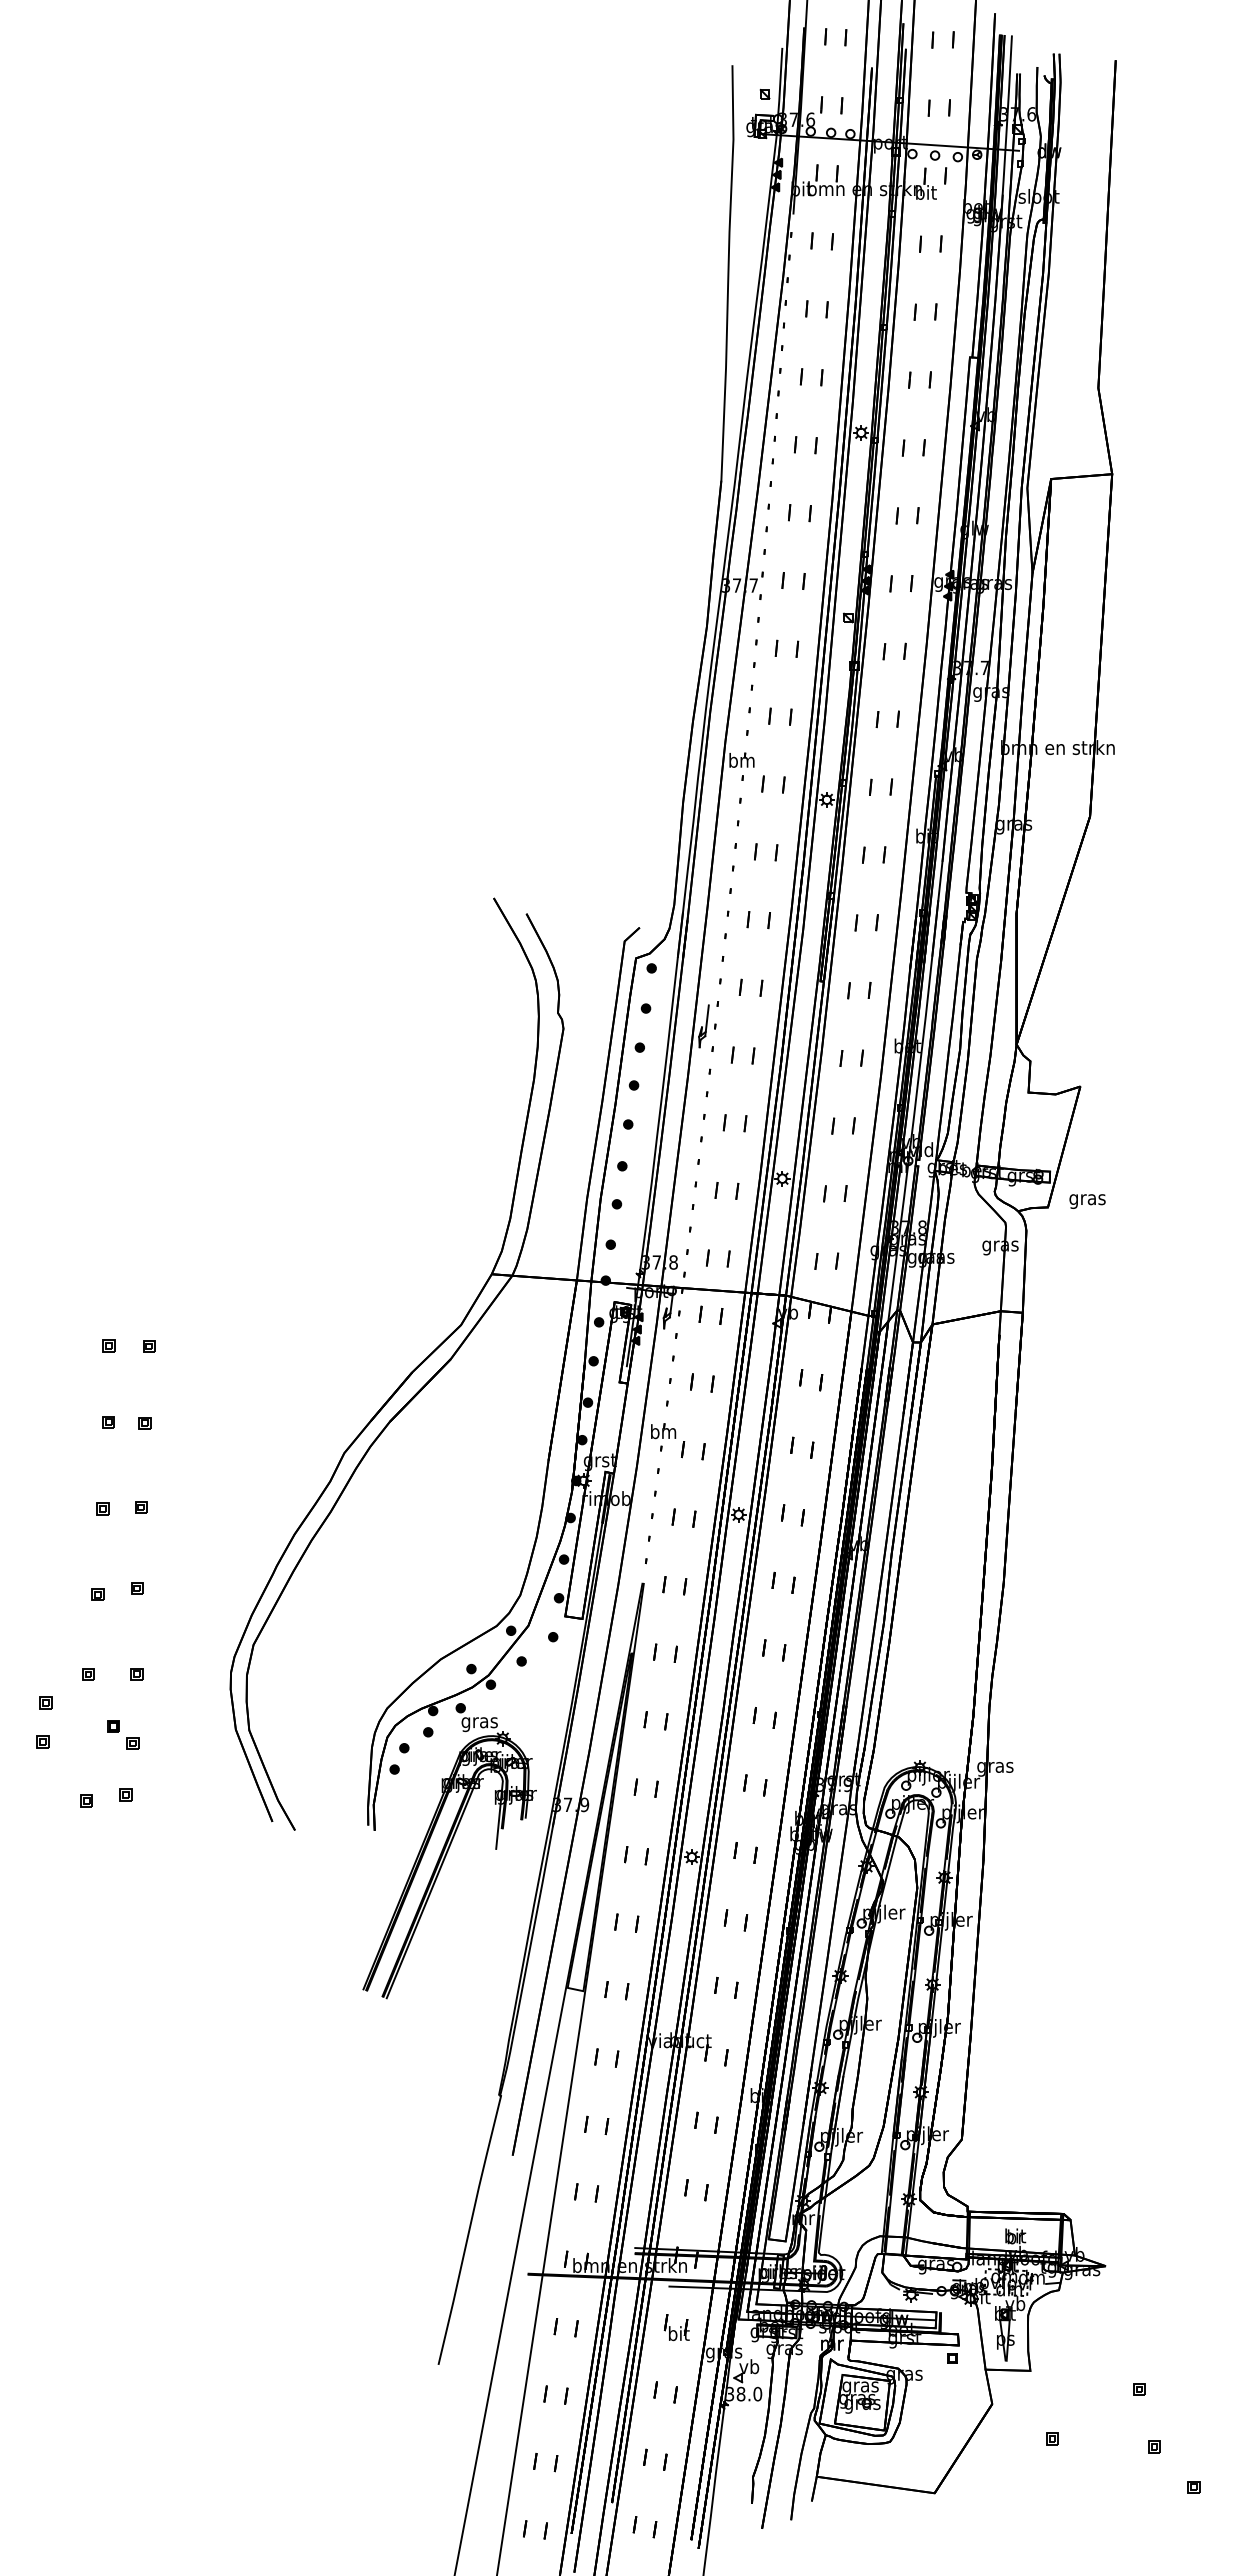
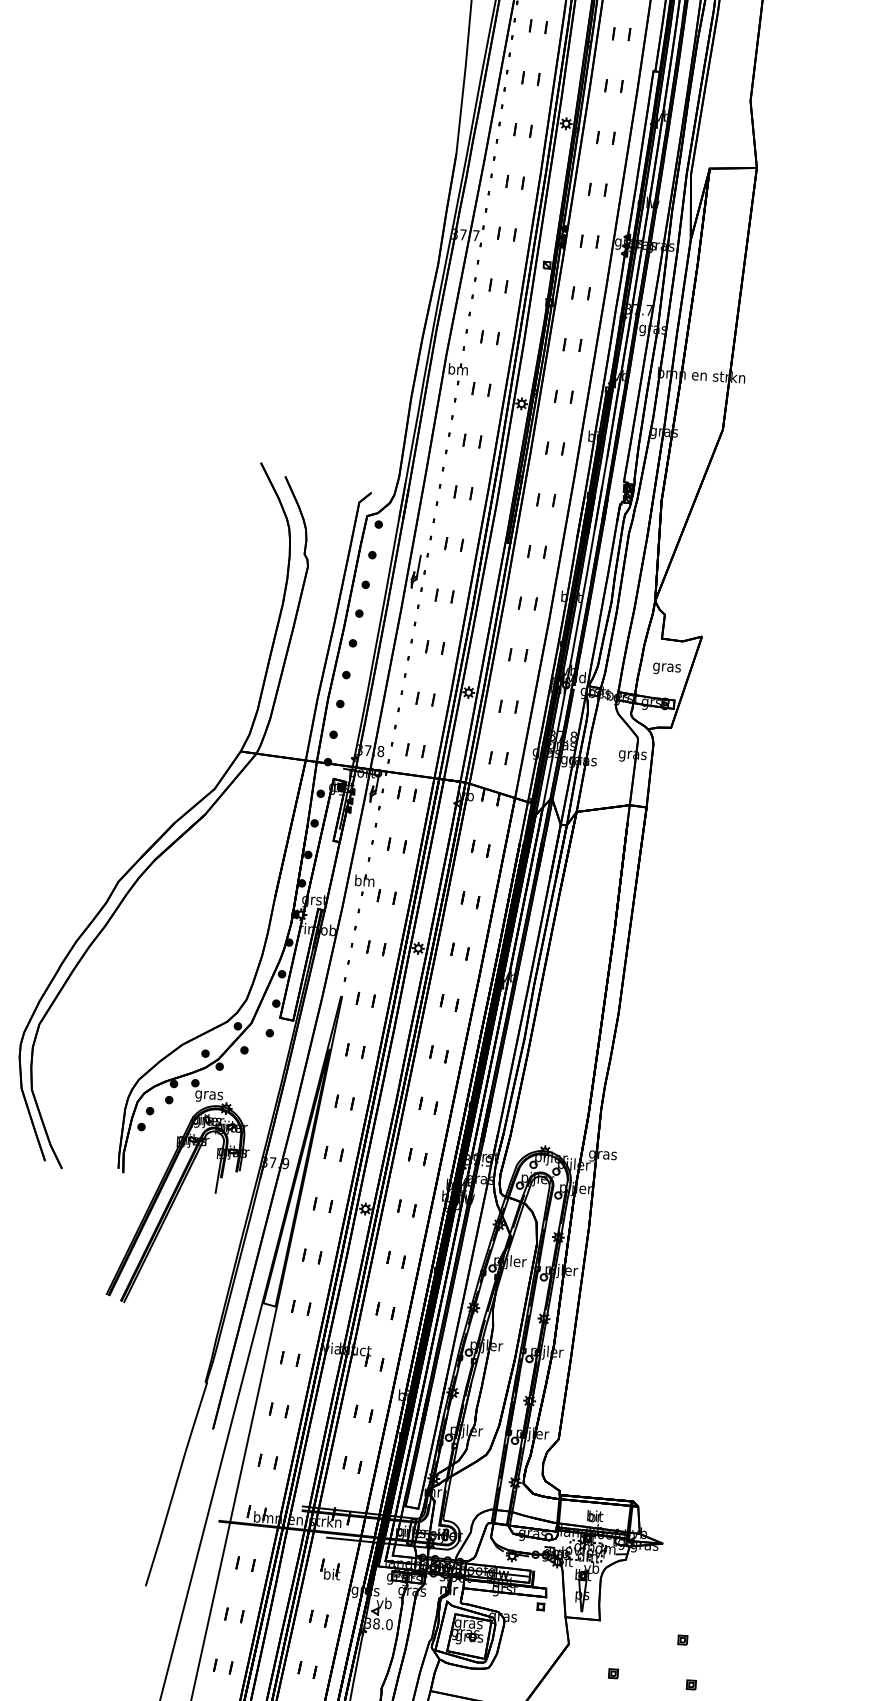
text: (1087, 1201) -> (666, 669), moved

